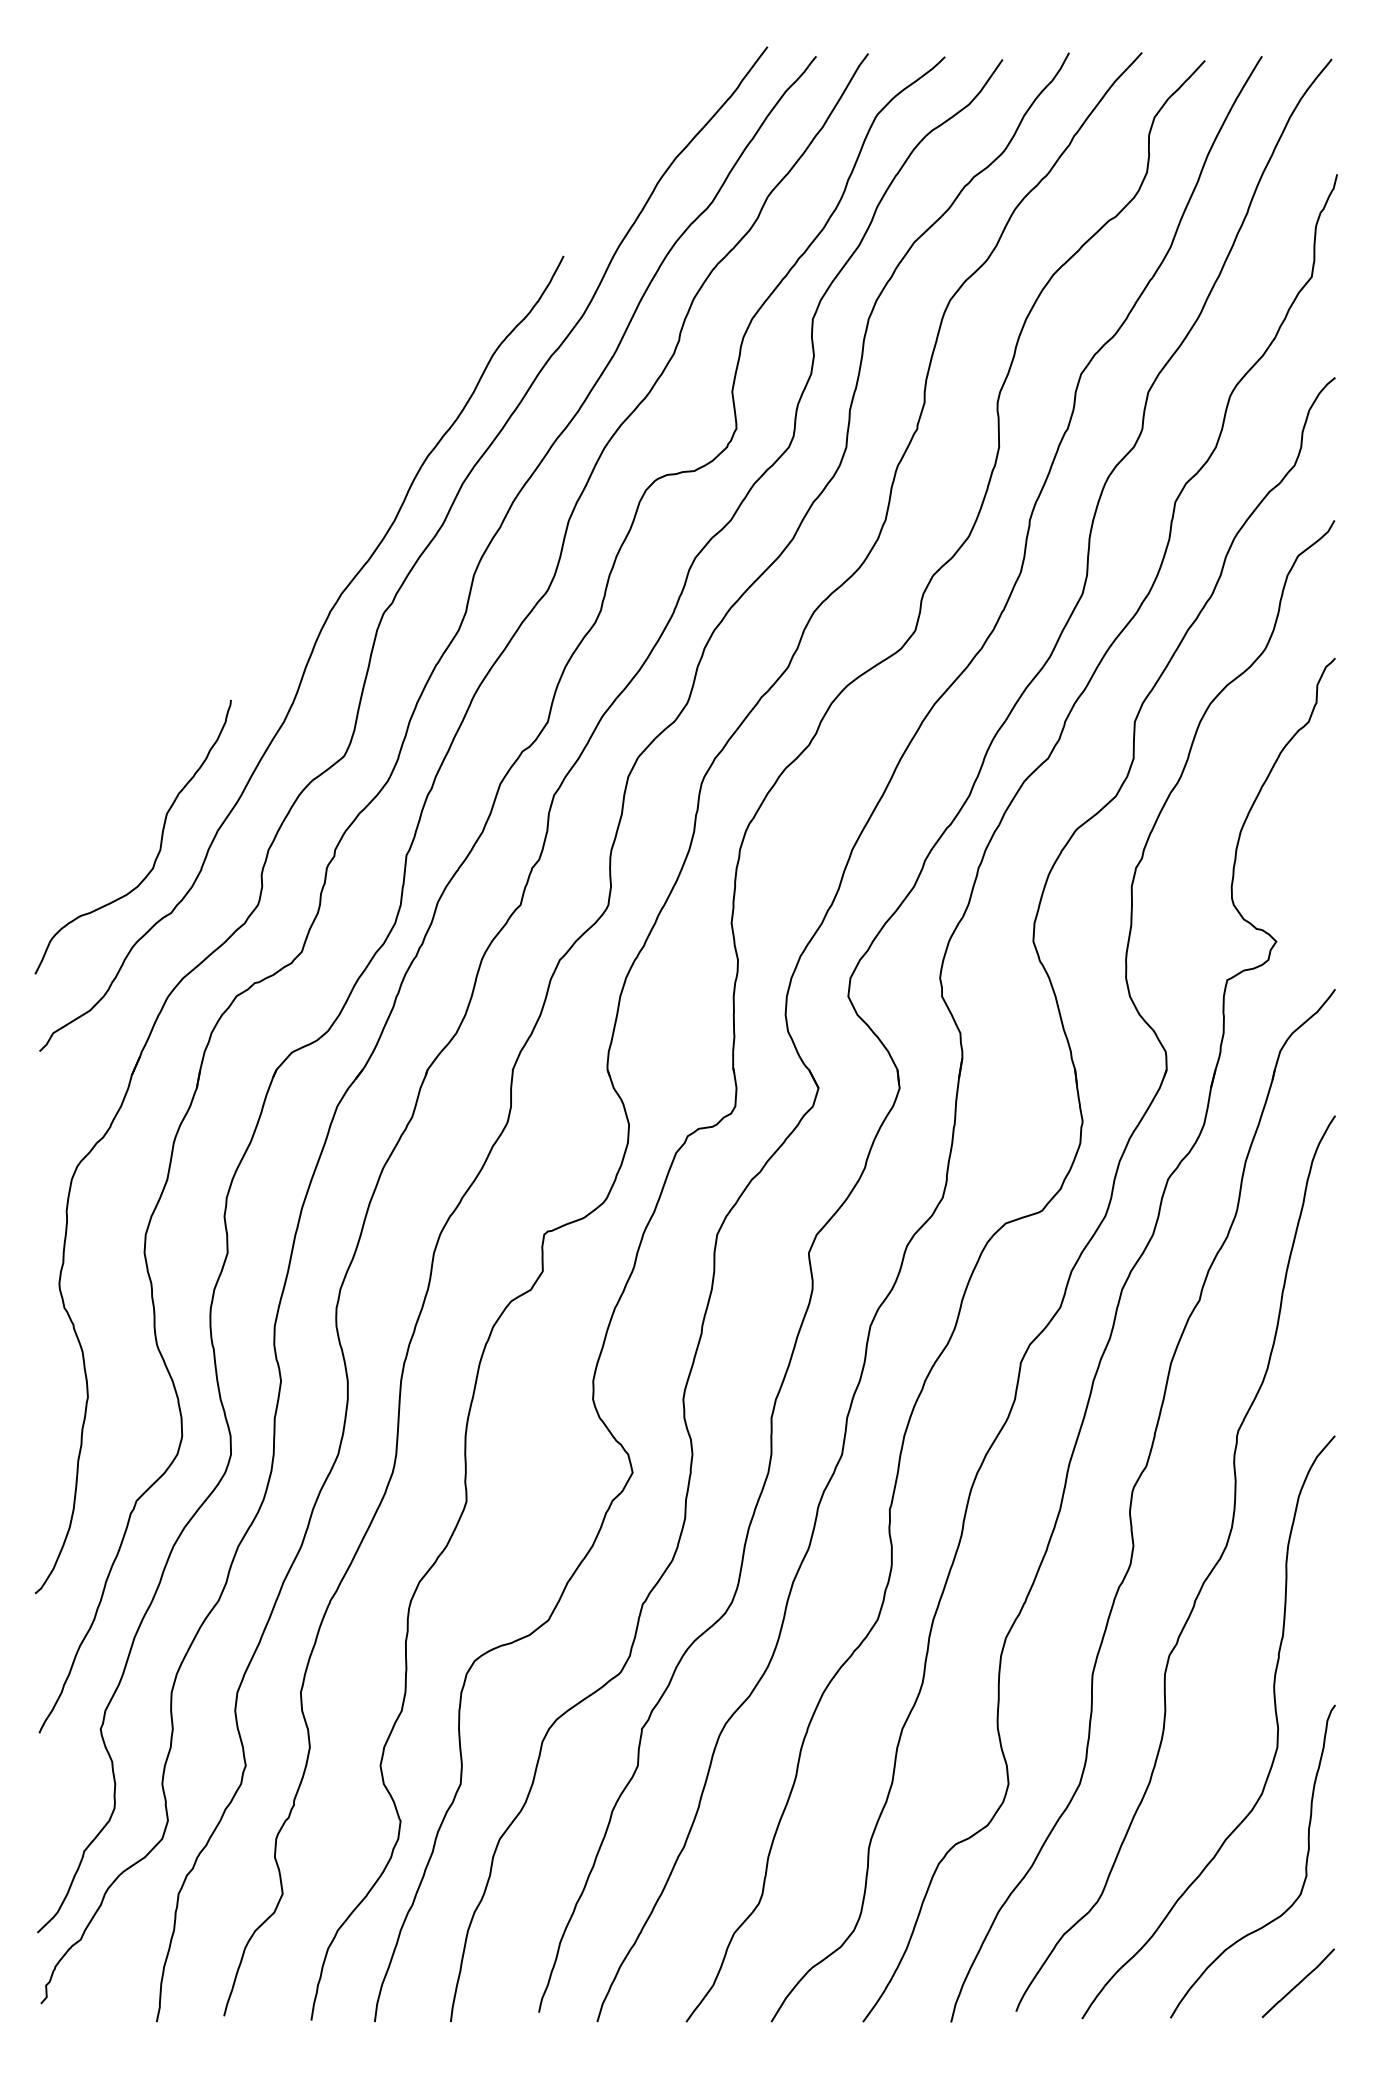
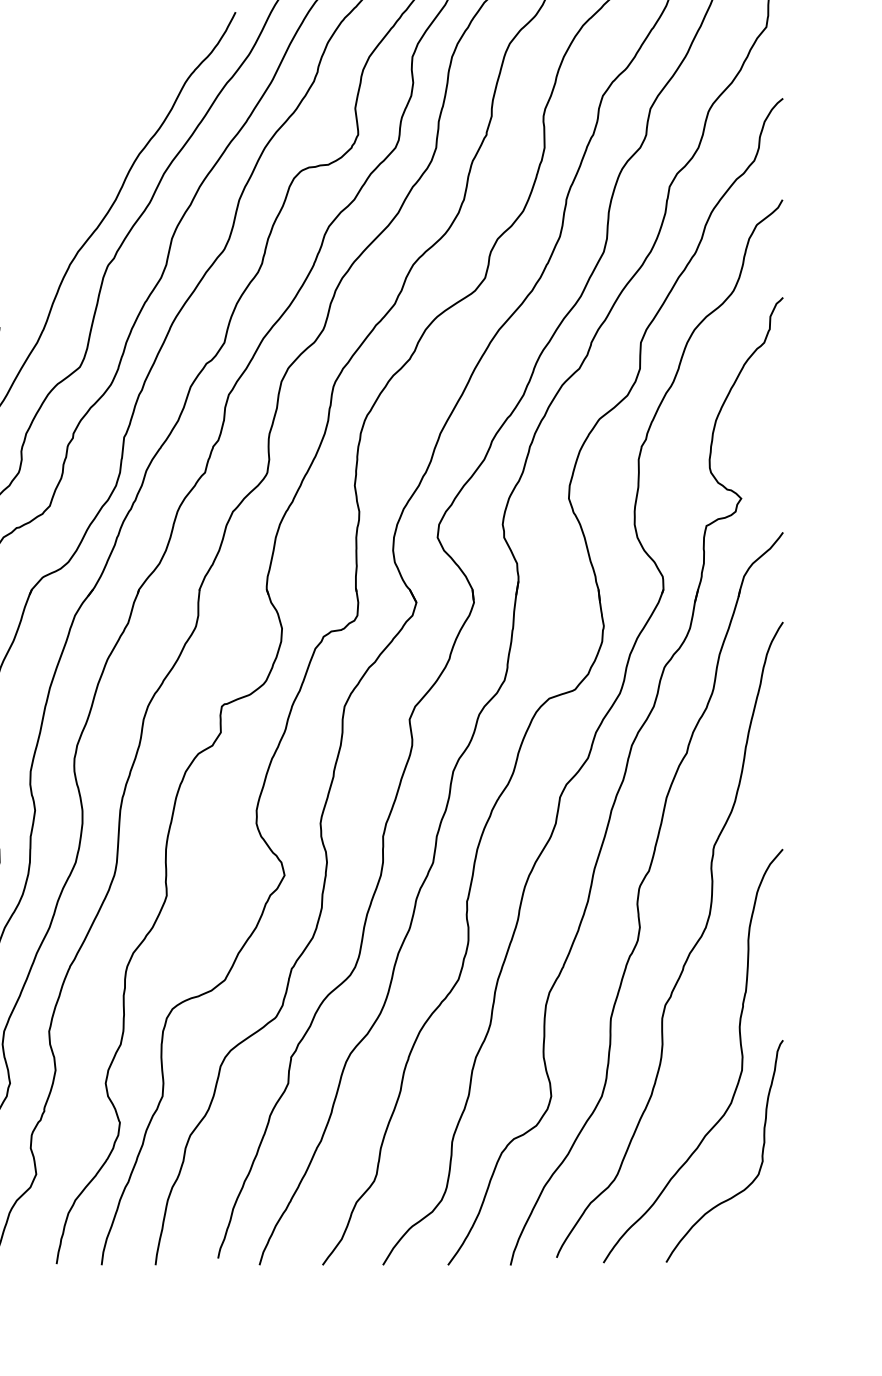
curve: (1297, 1983) -> (756, 1237), removed

